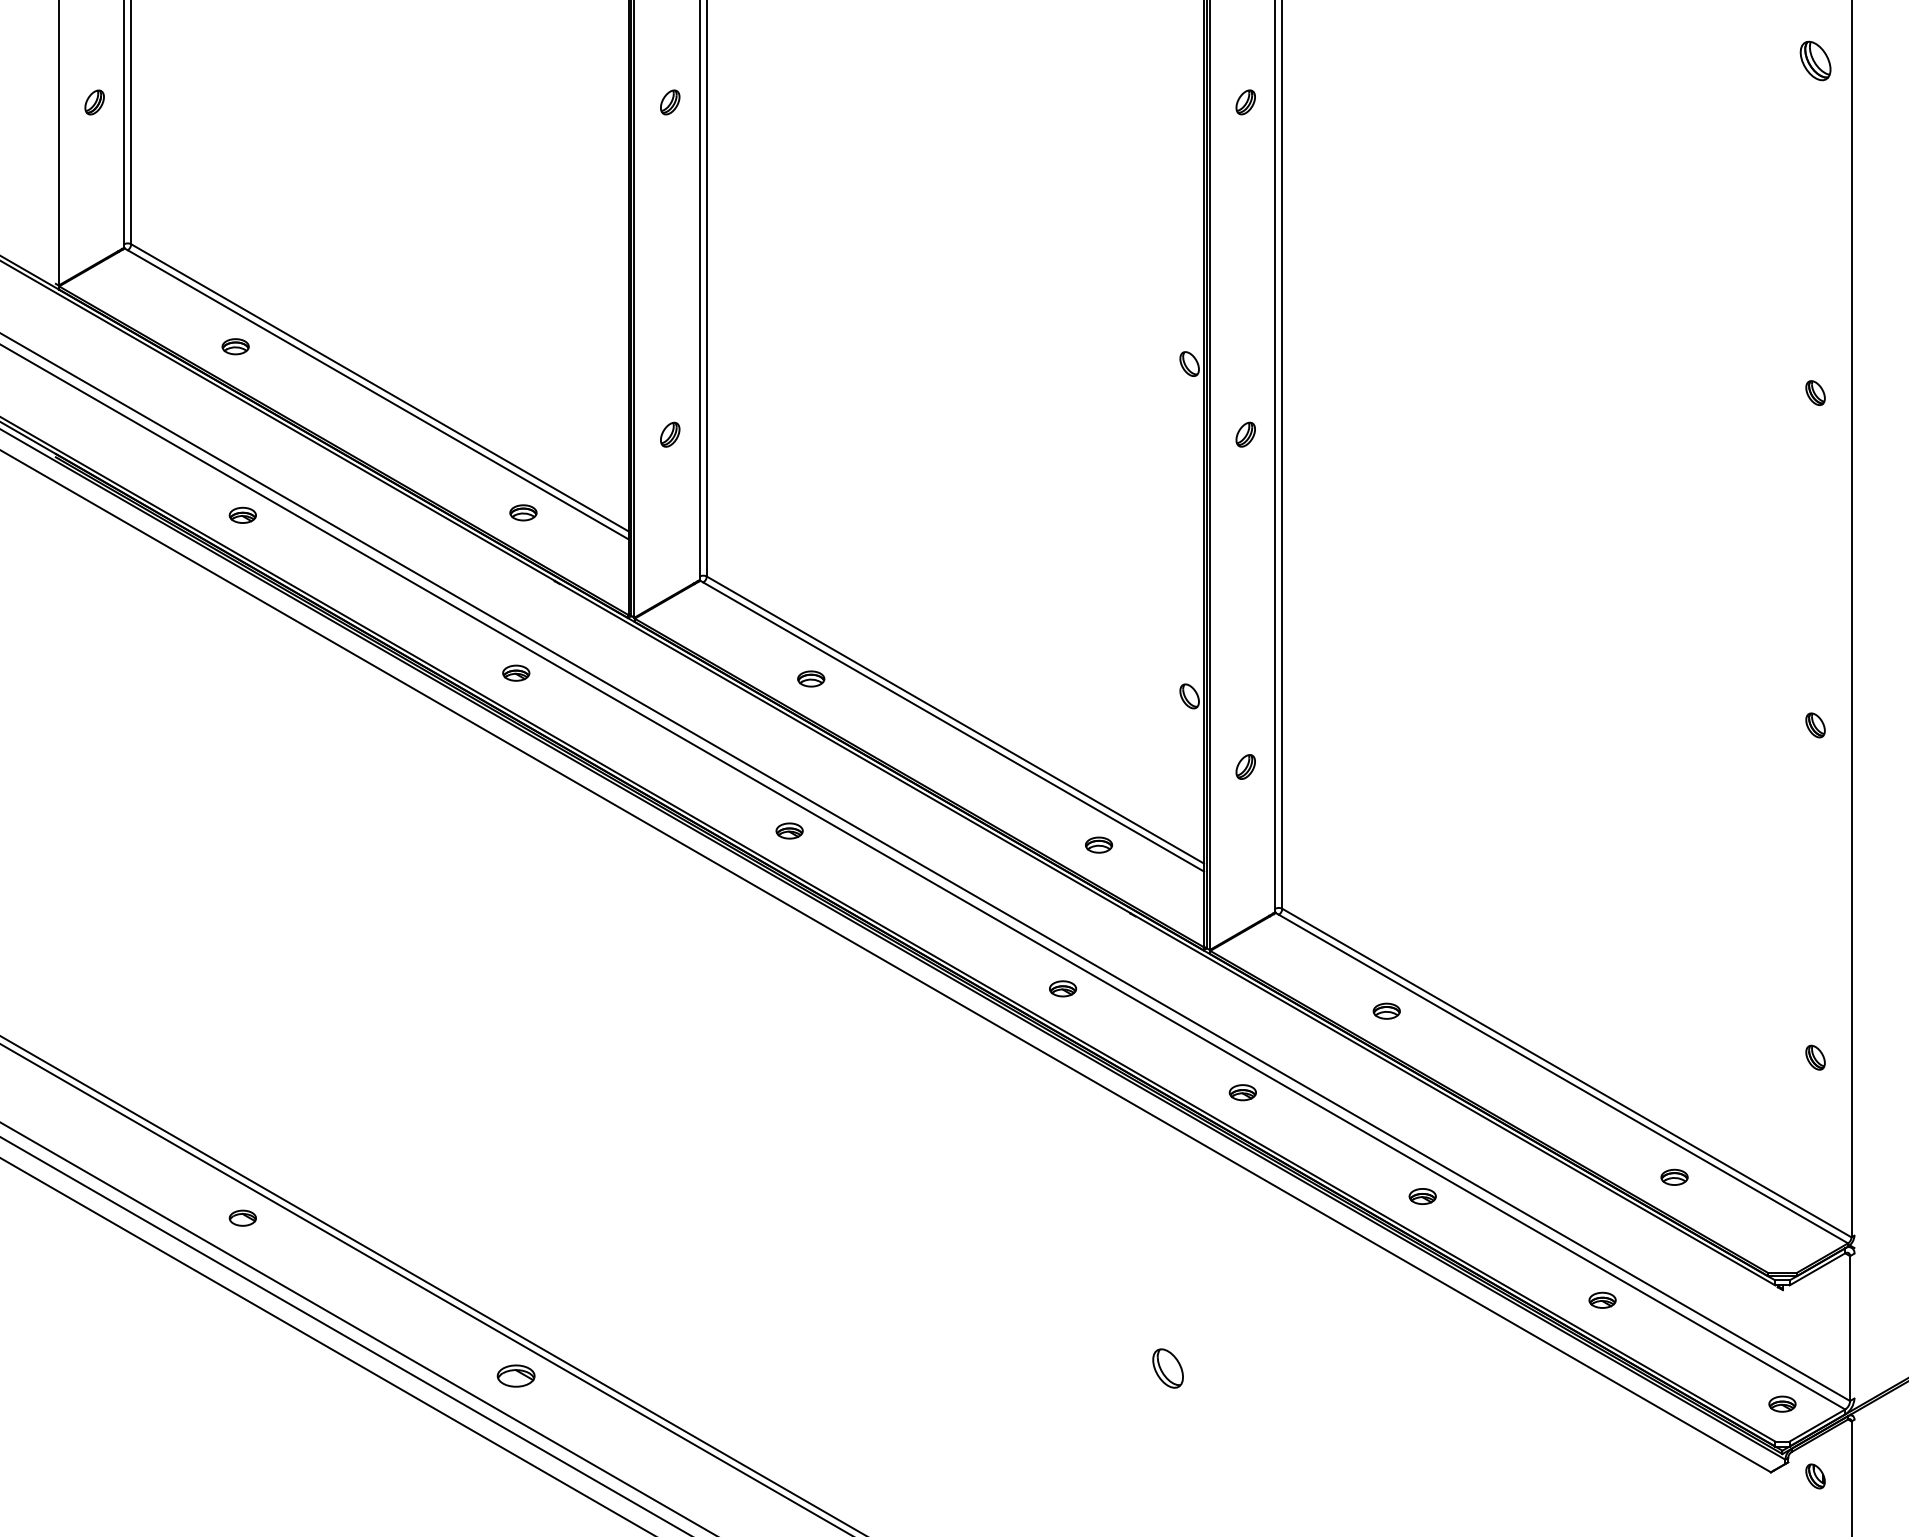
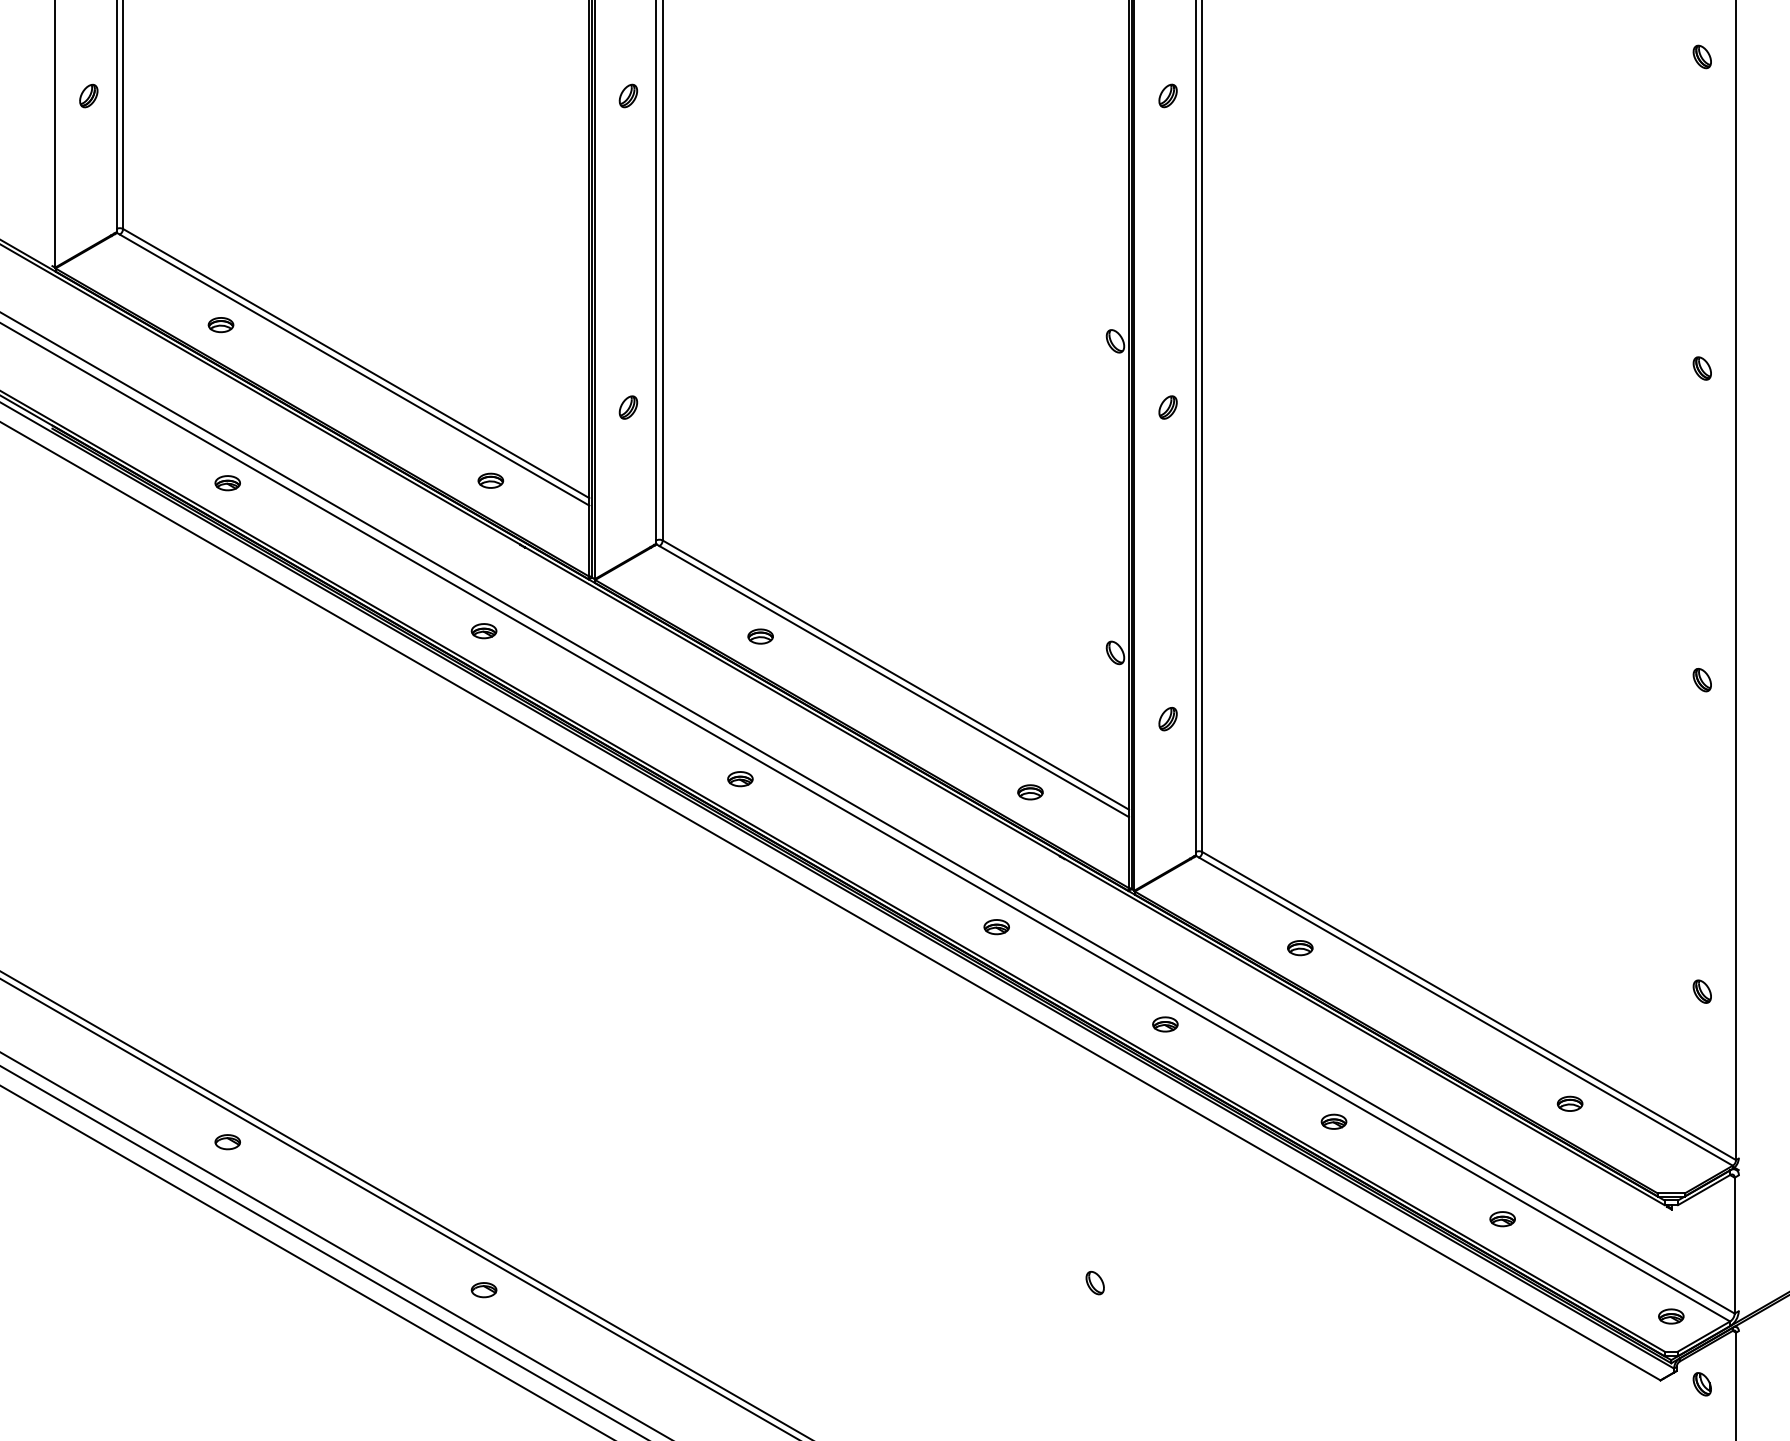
part: (1815, 60) -> (1702, 56), size x0.62
part: (1167, 1368) -> (1094, 1283), size x0.62
part: (516, 1375) -> (484, 1289), size x0.71

